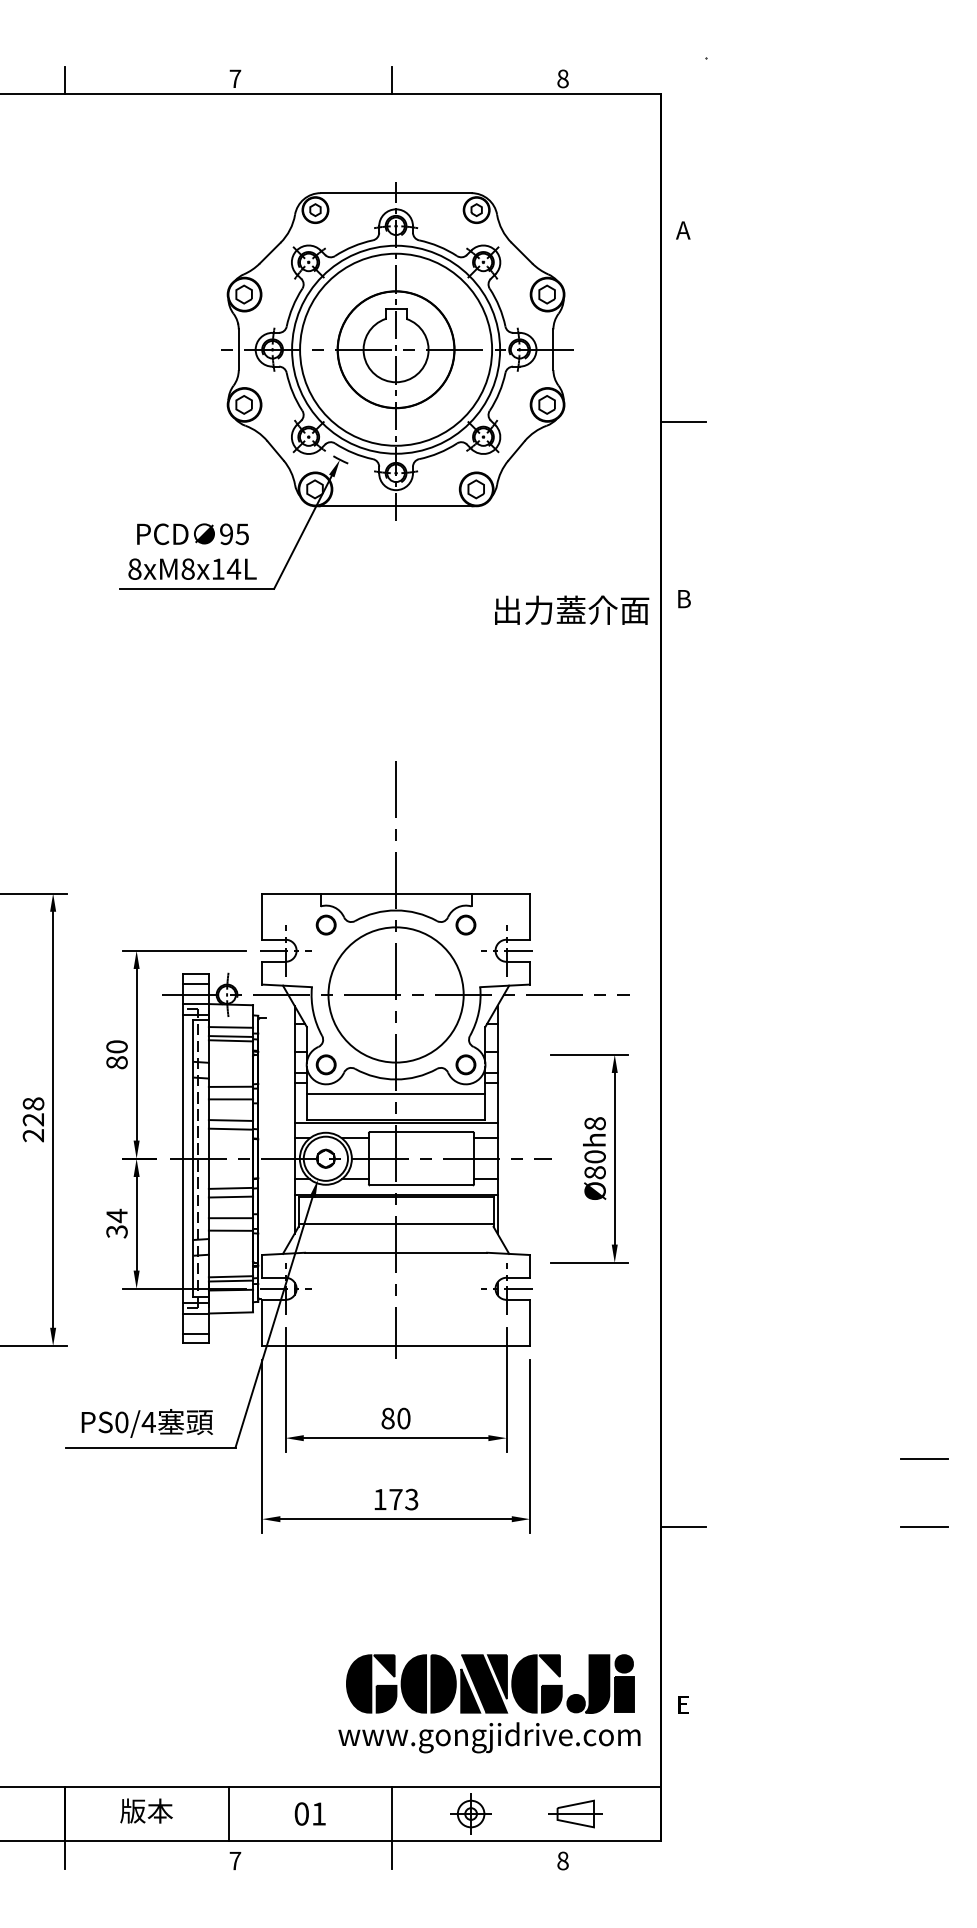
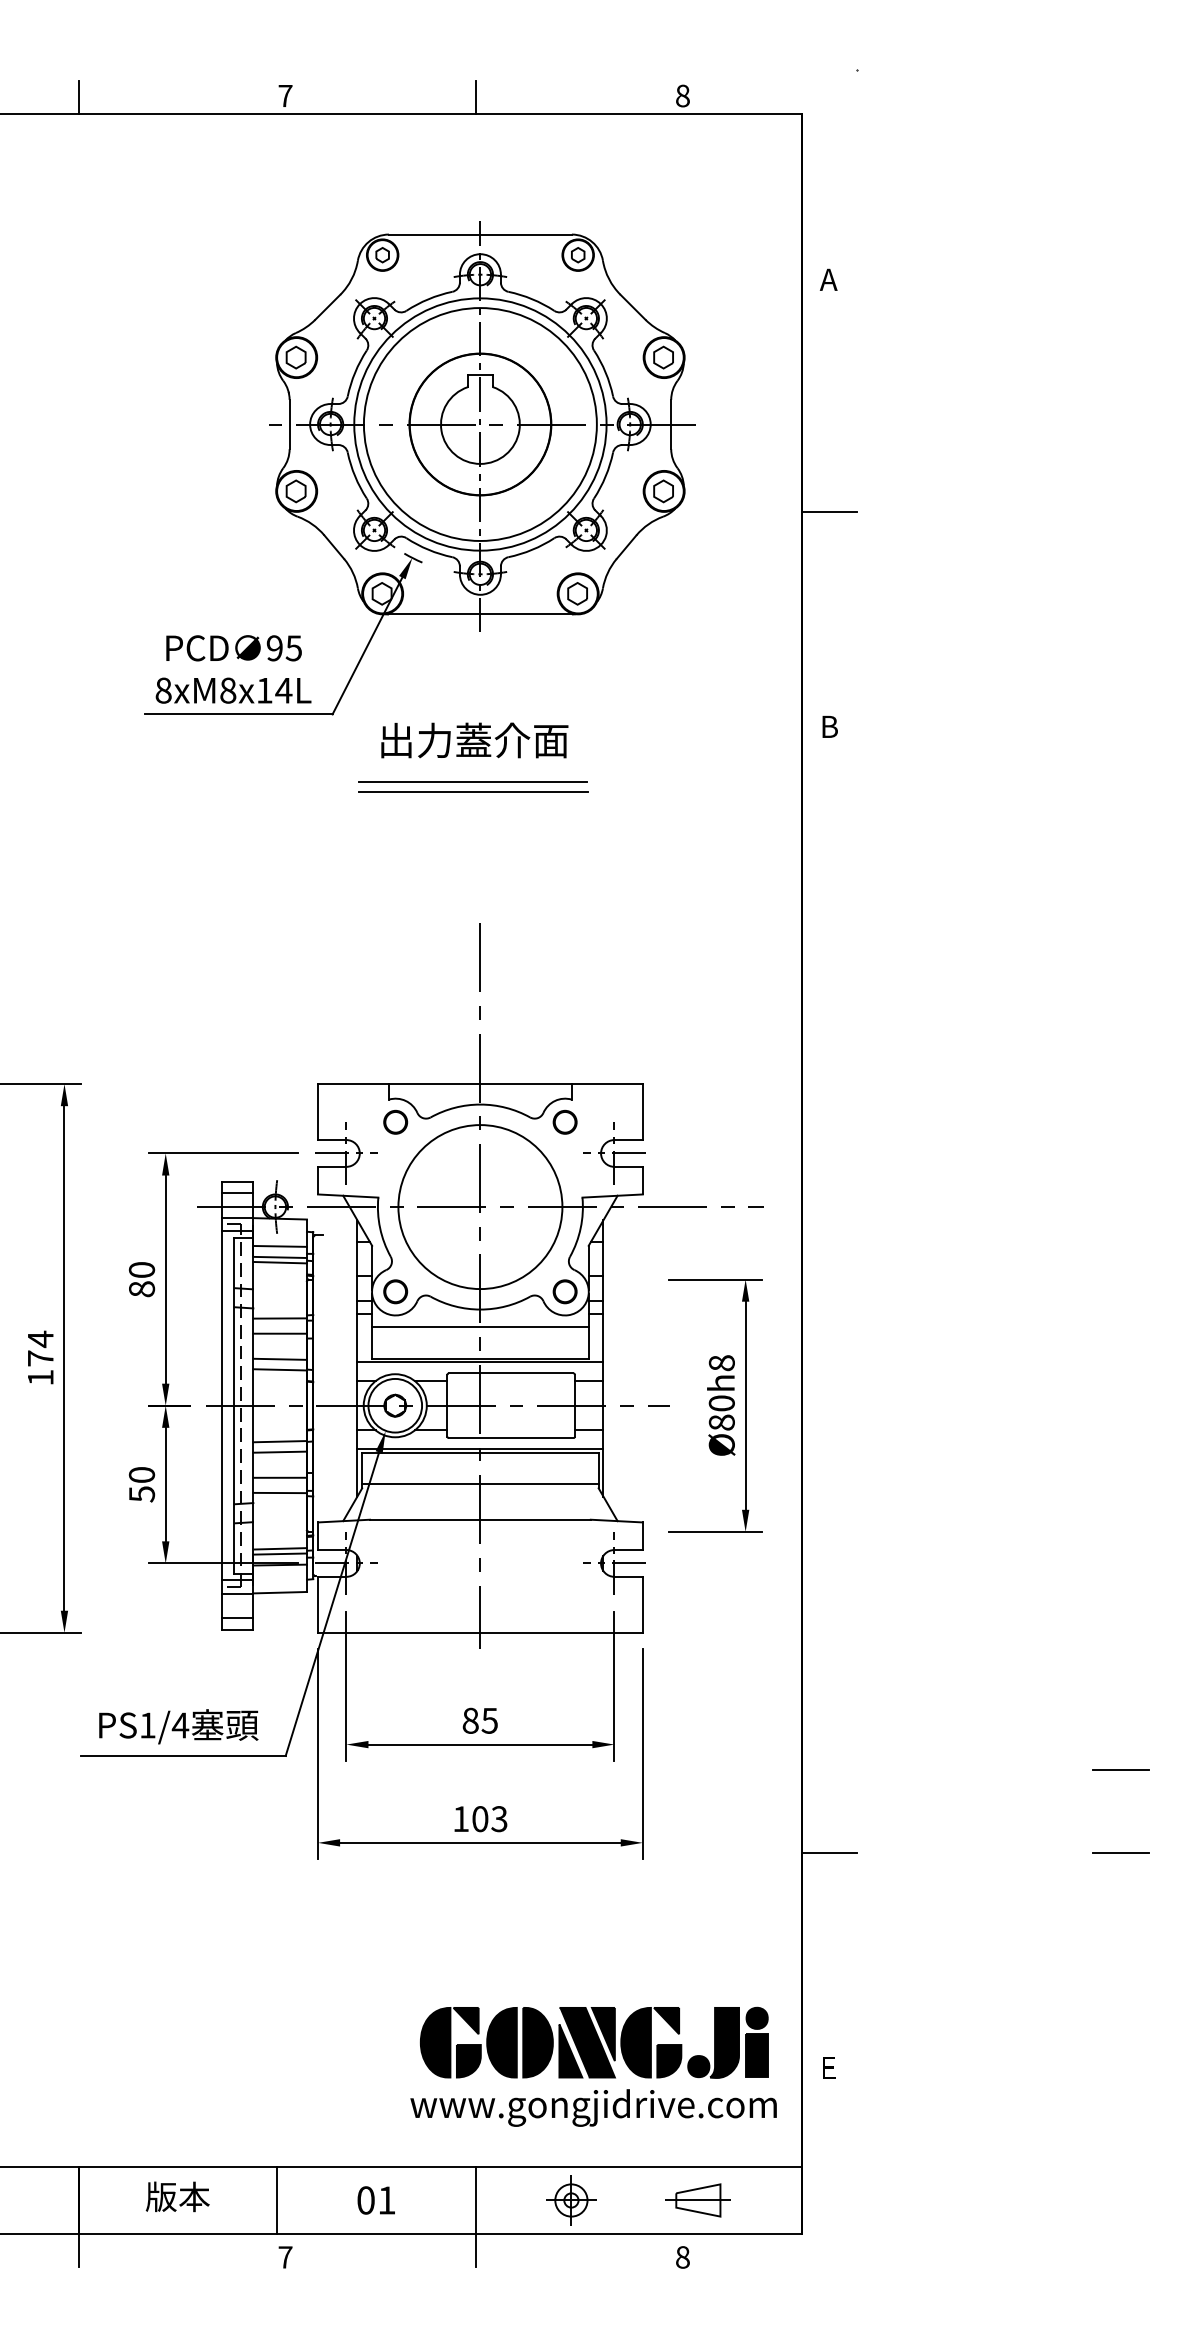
text: (571, 610) -> (474, 740), moved
line: (389, 644) -> (472, 781), added
line: (390, 653) -> (473, 792), added
text: (33, 1119) -> (40, 1357), 228 -> 174
text: (116, 1222) -> (141, 1483), 34 -> 50
text: (403, 1418) -> (489, 1720), 80 -> 85
text: (121, 1422) -> (147, 1725), PS0/4 -> PS1/4
text: (396, 1499) -> (480, 1819), 173 -> 103

